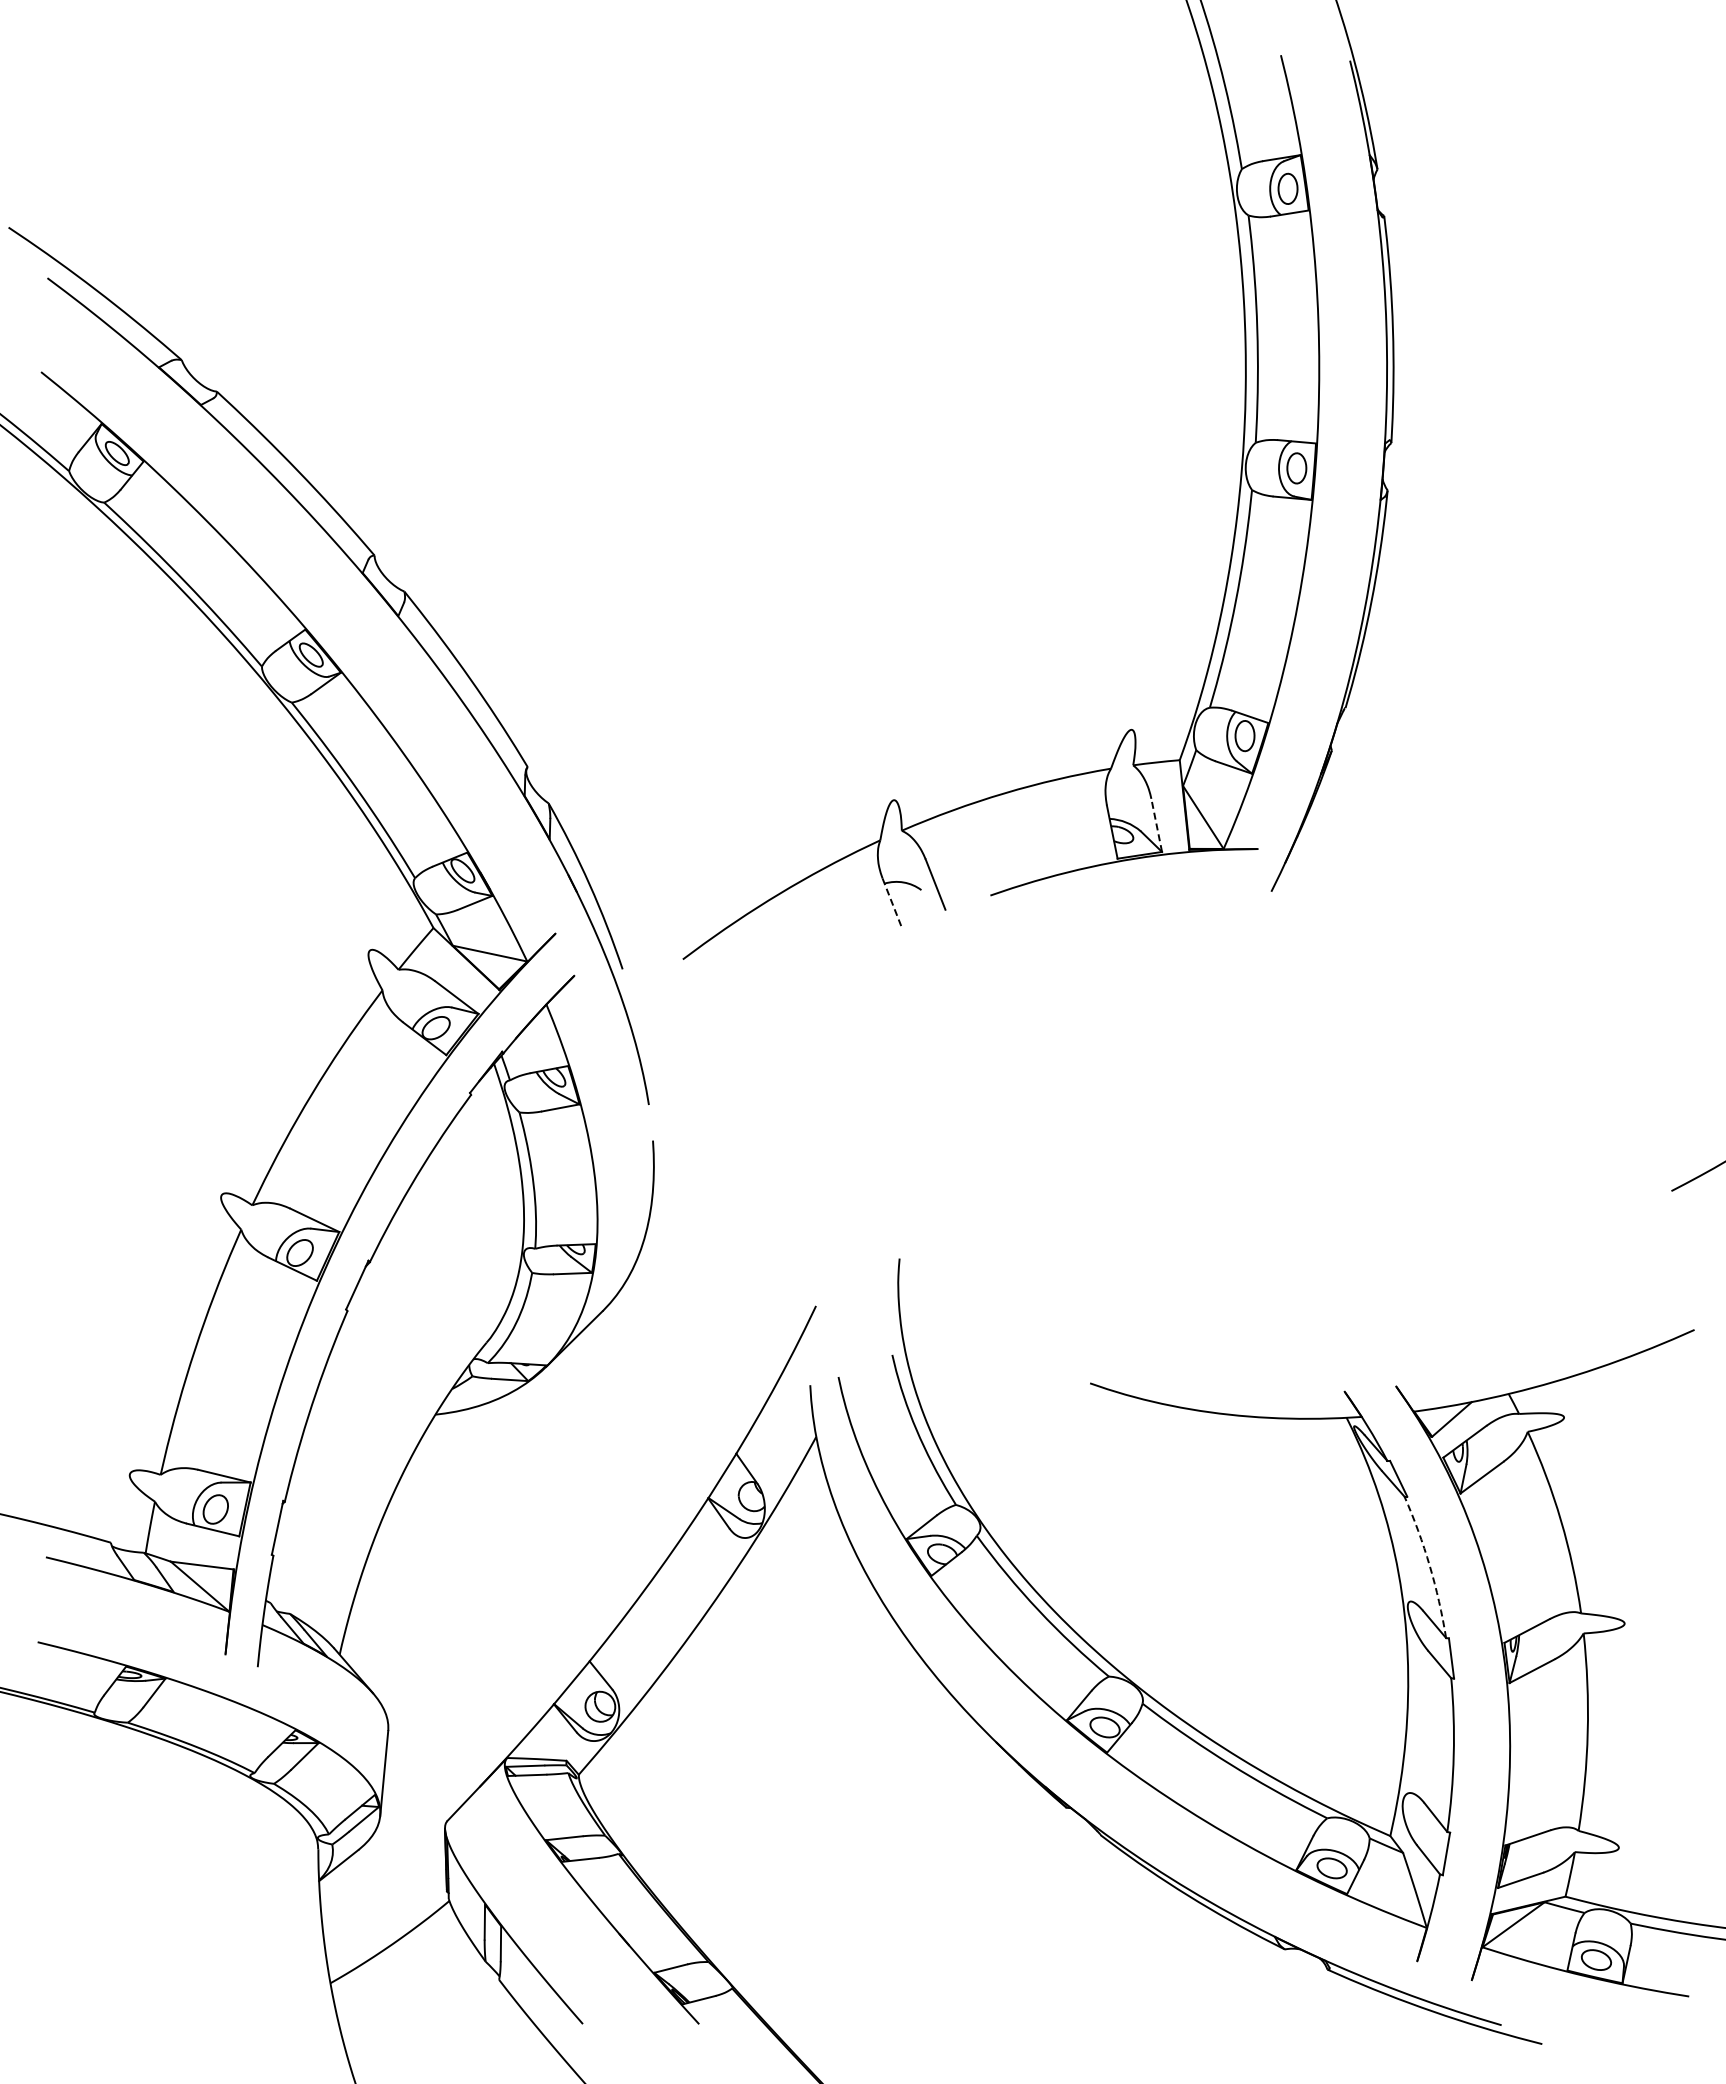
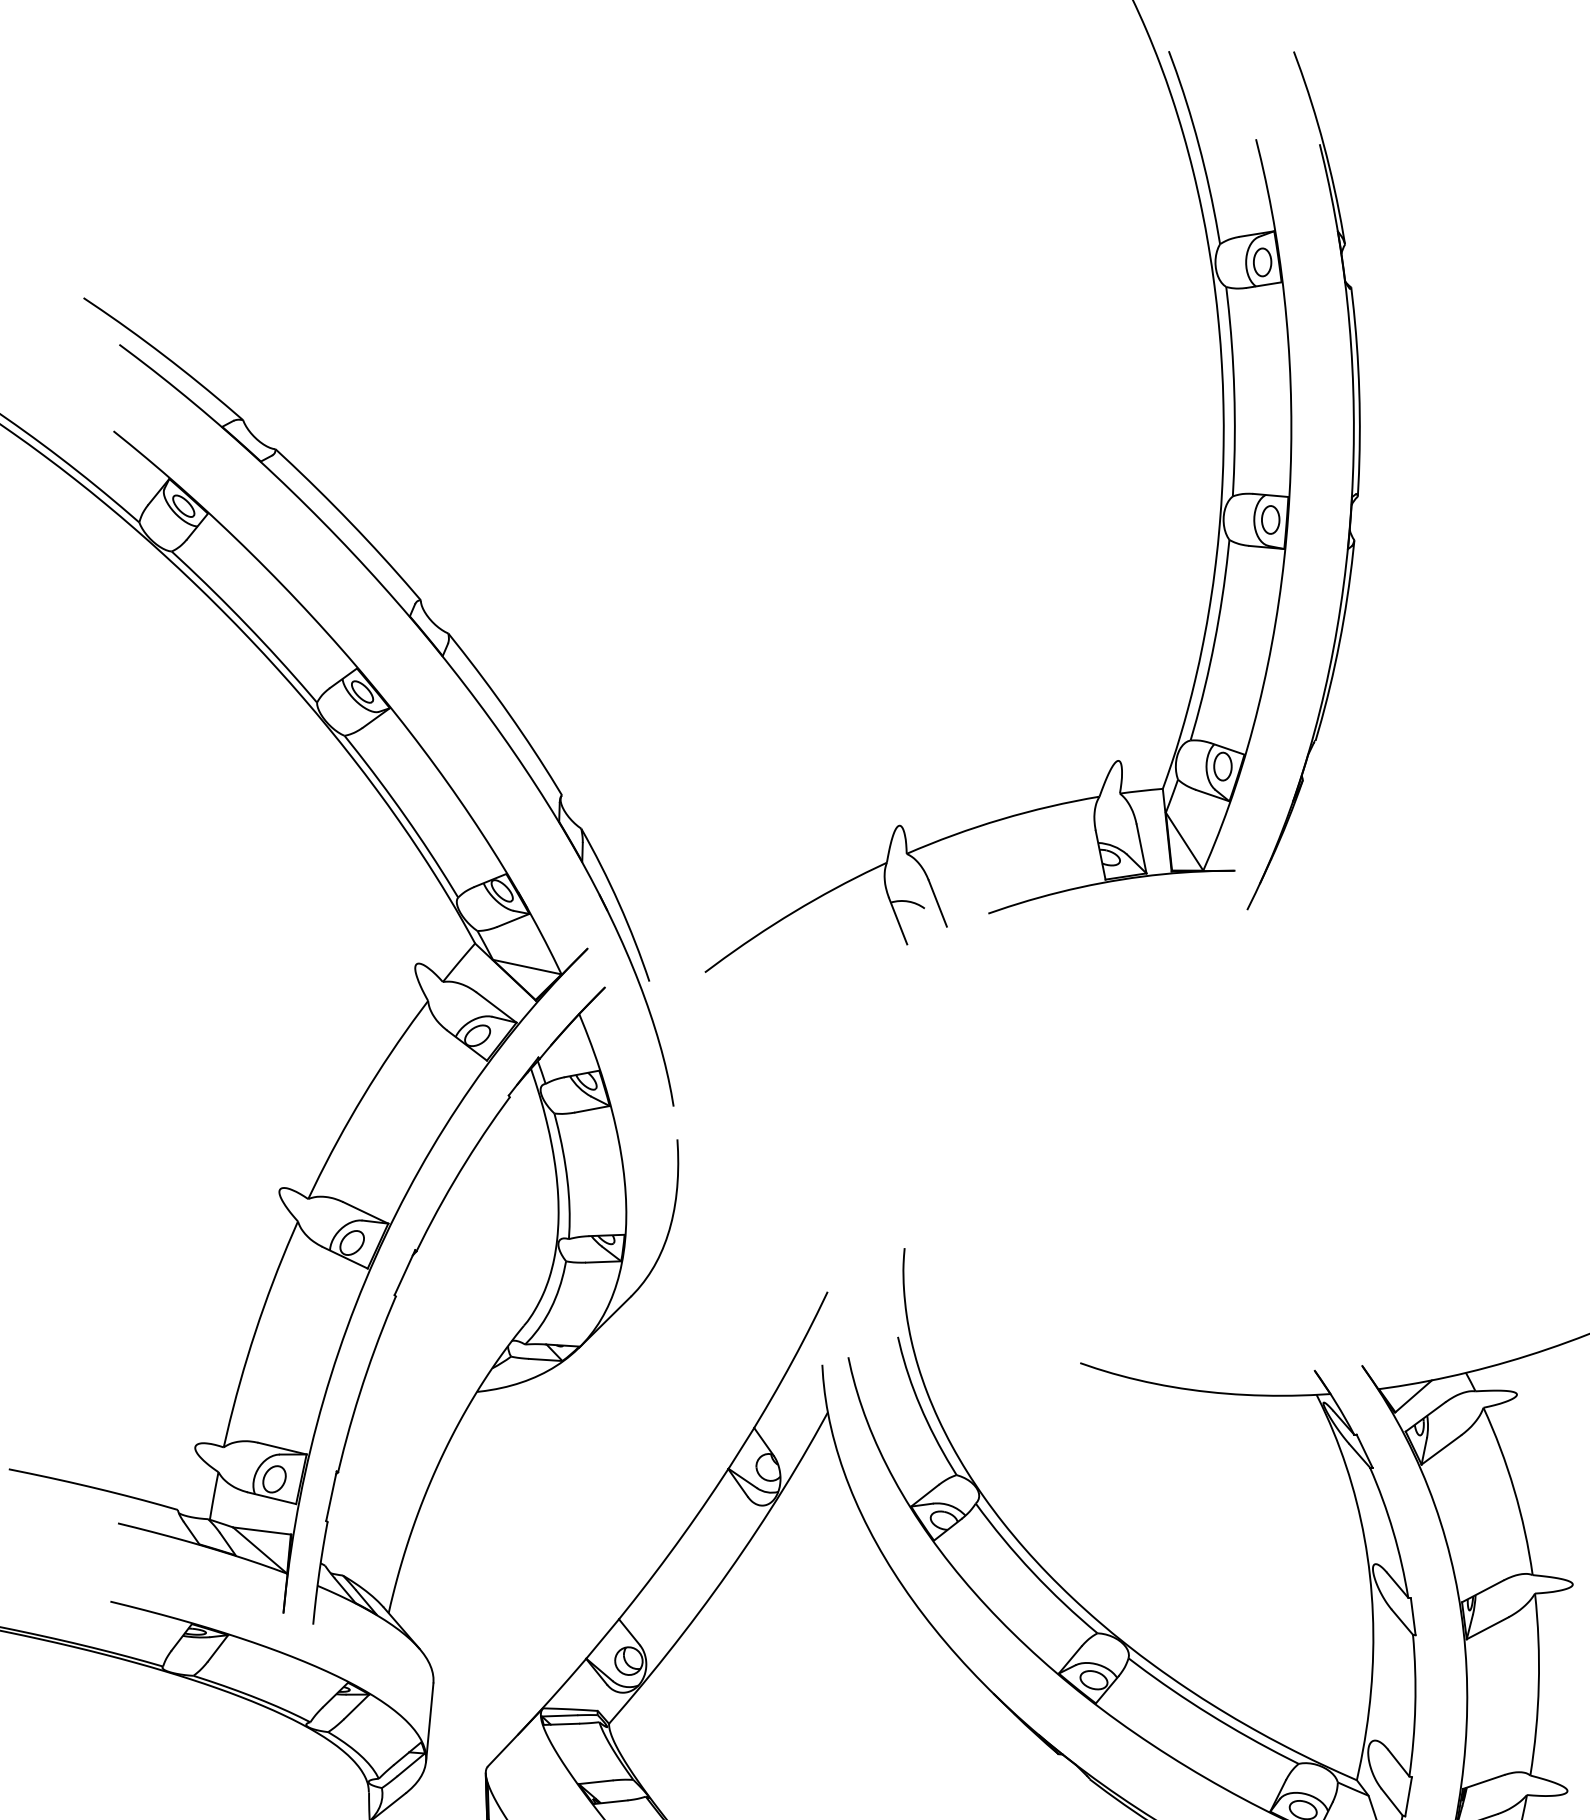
line: (1156, 824) -> (1141, 848), dashed -> solid
line: (892, 904) -> (898, 921), dashed -> solid
arc: (1429, 1566) -> (1392, 1531), dashed -> solid

